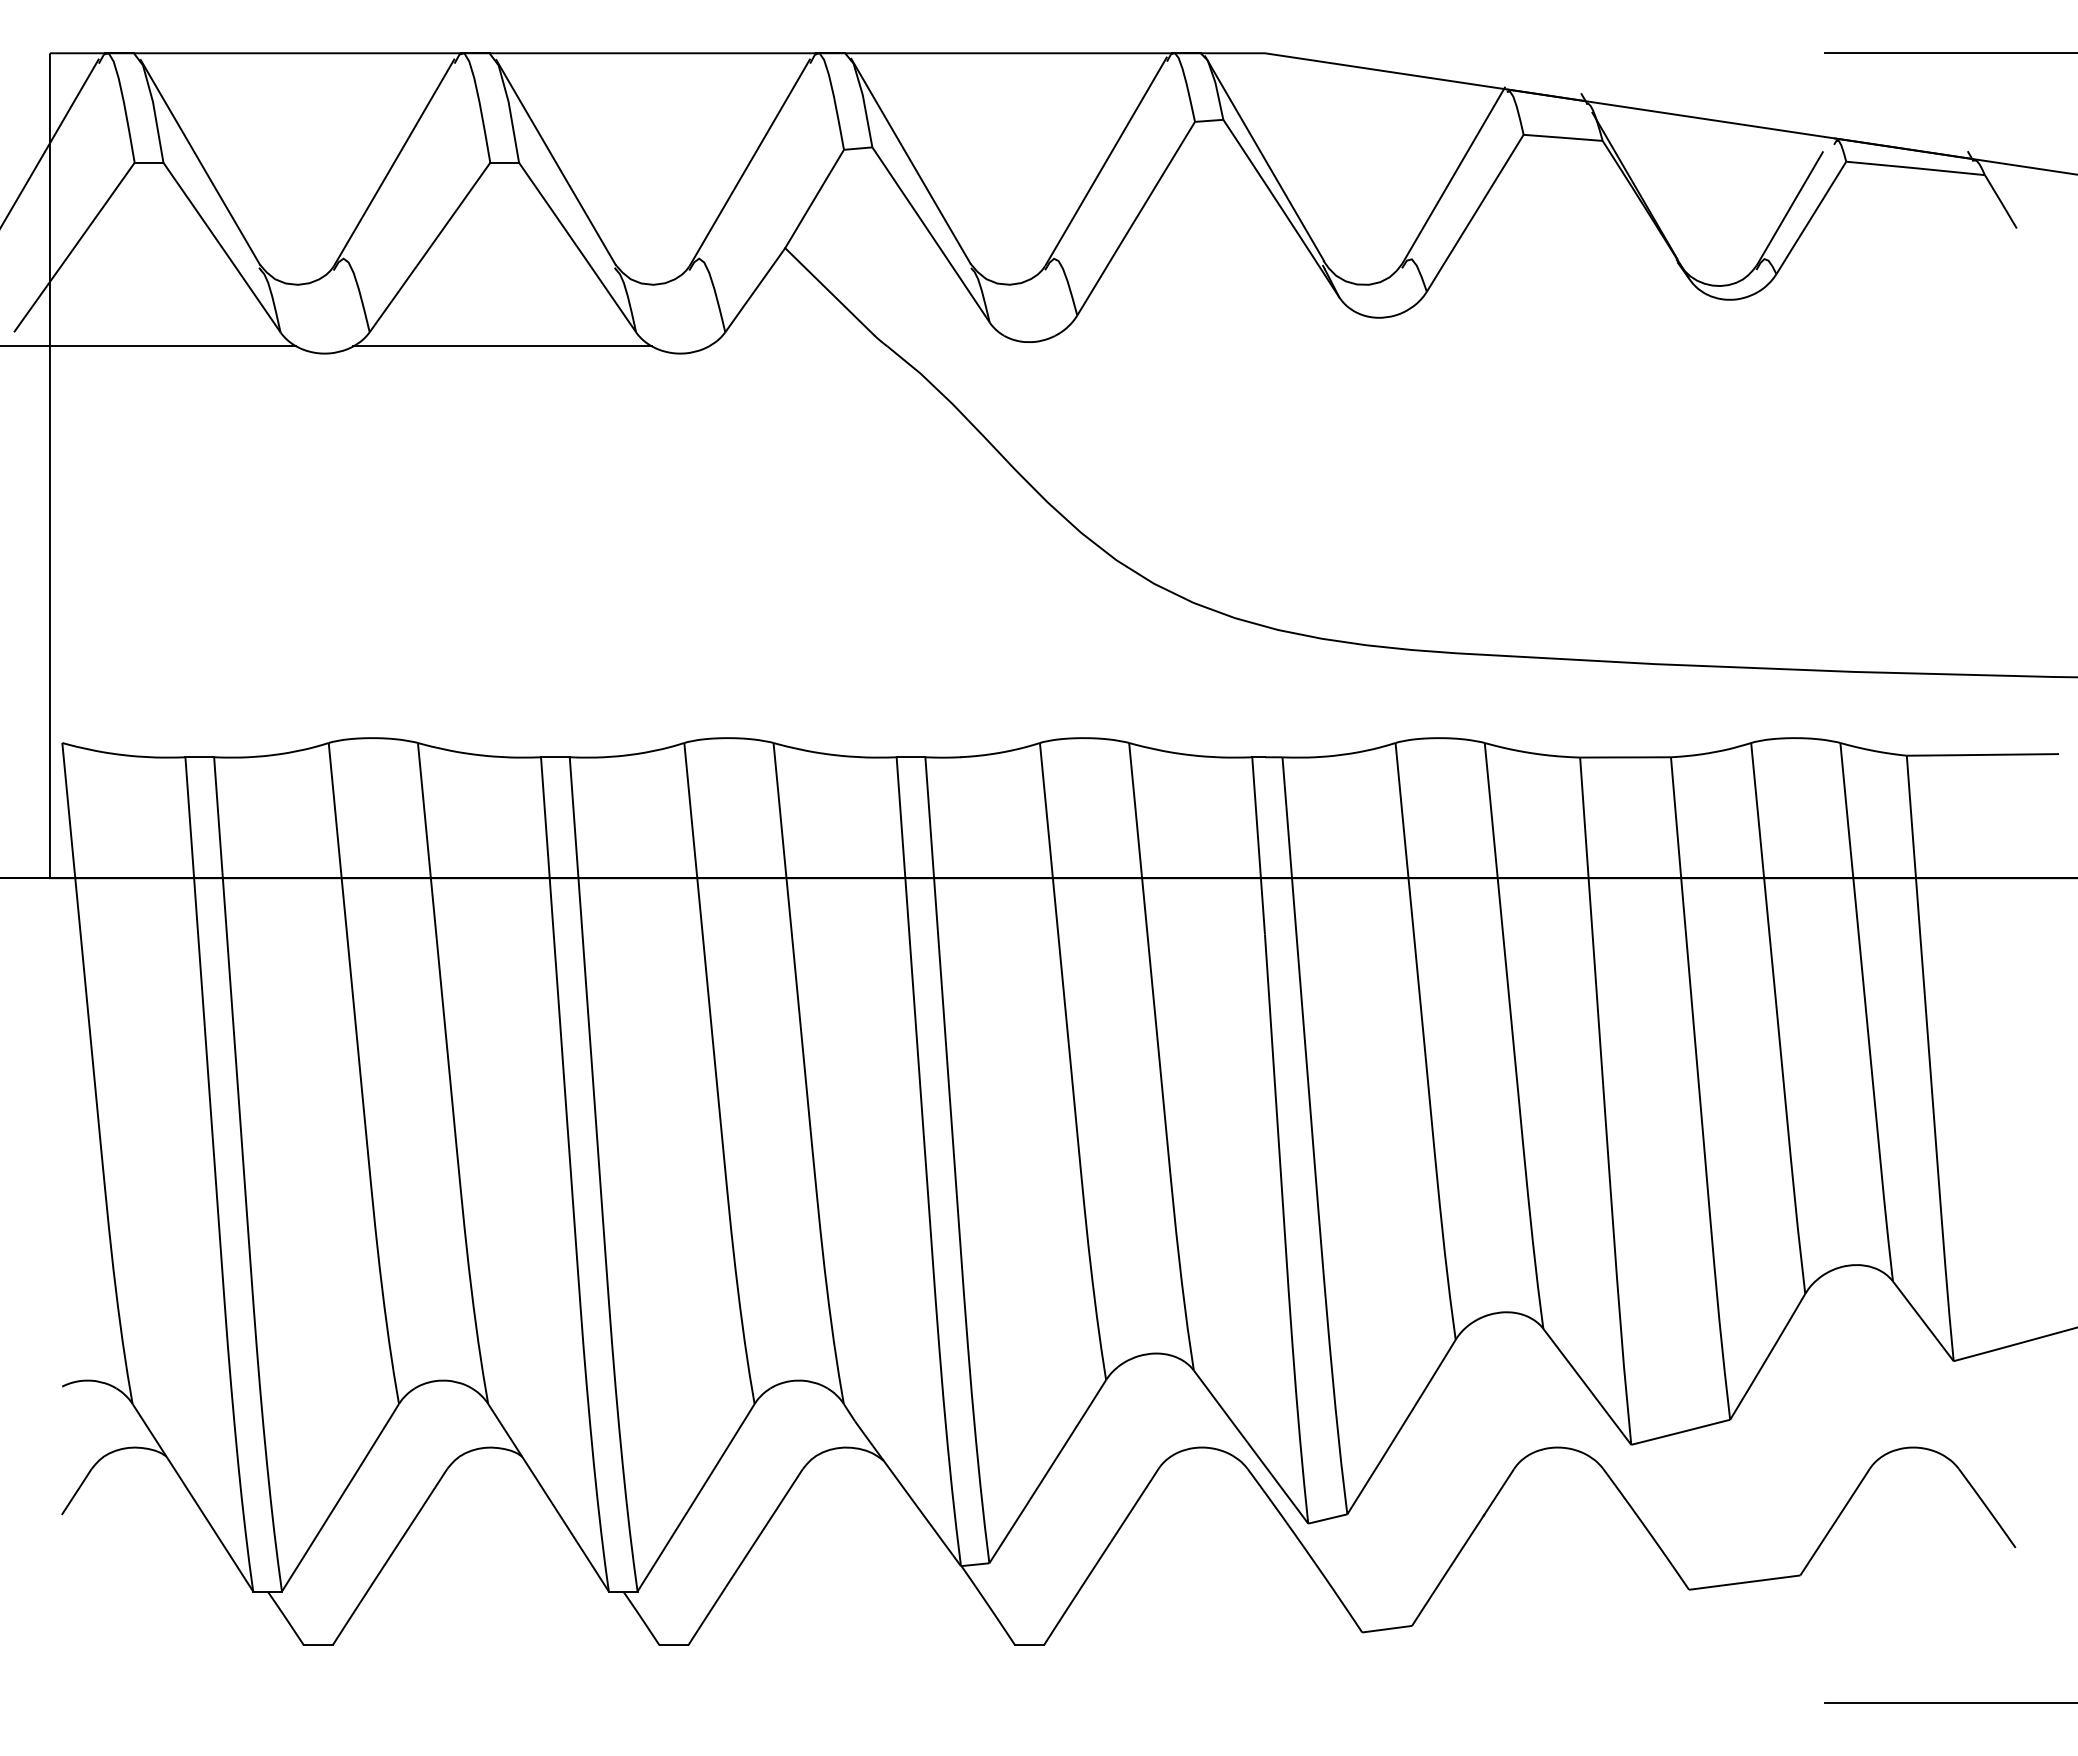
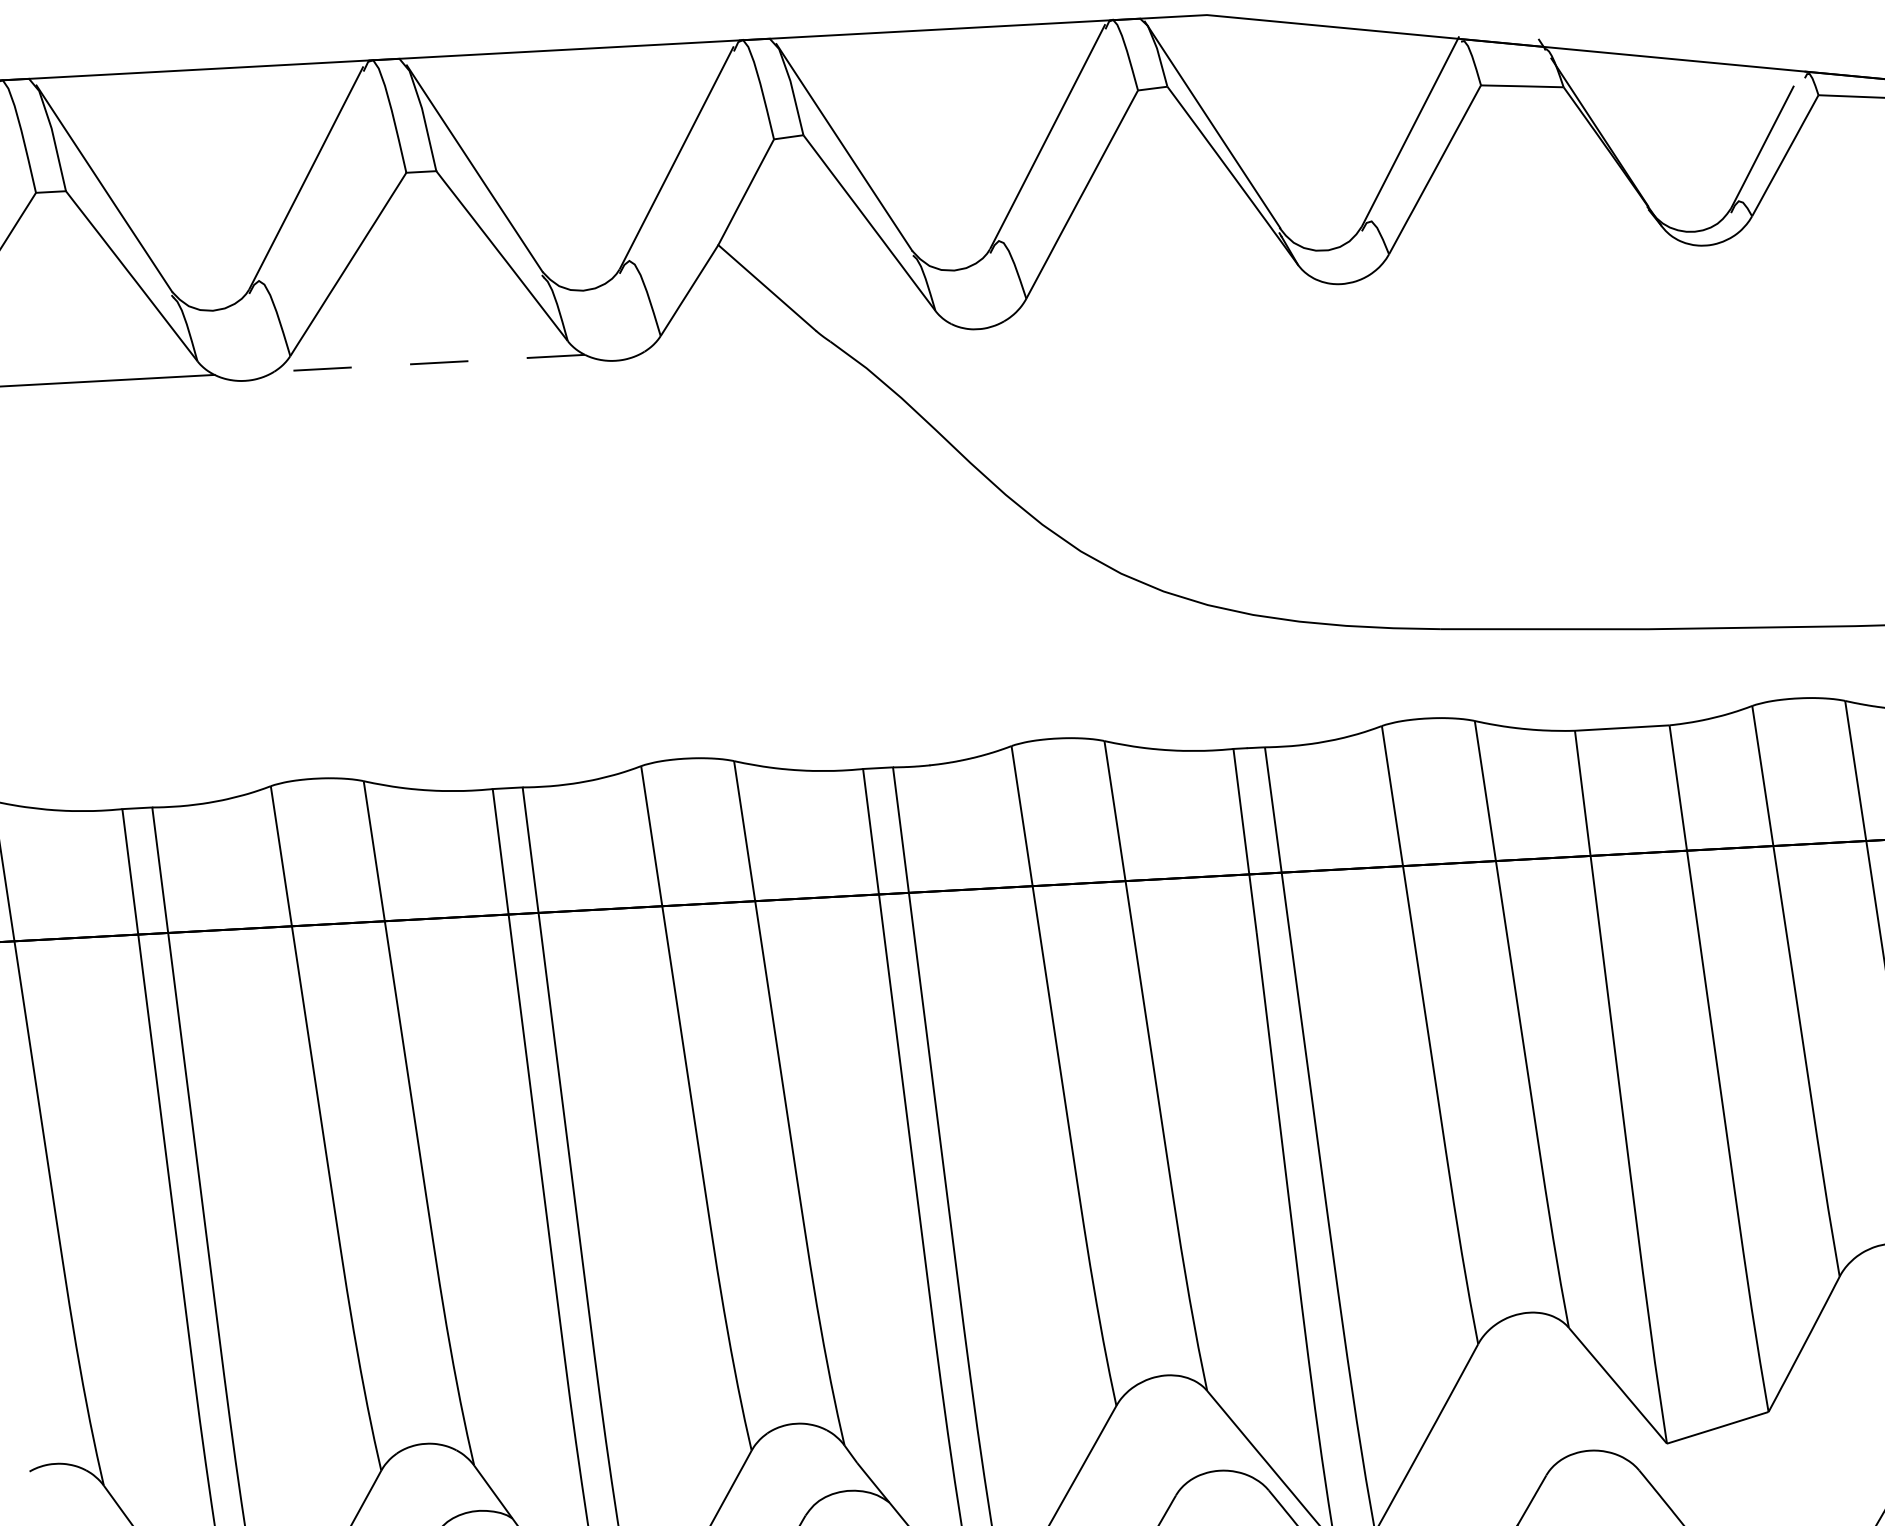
line: (502, 346) -> (429, 363), solid -> dashed

